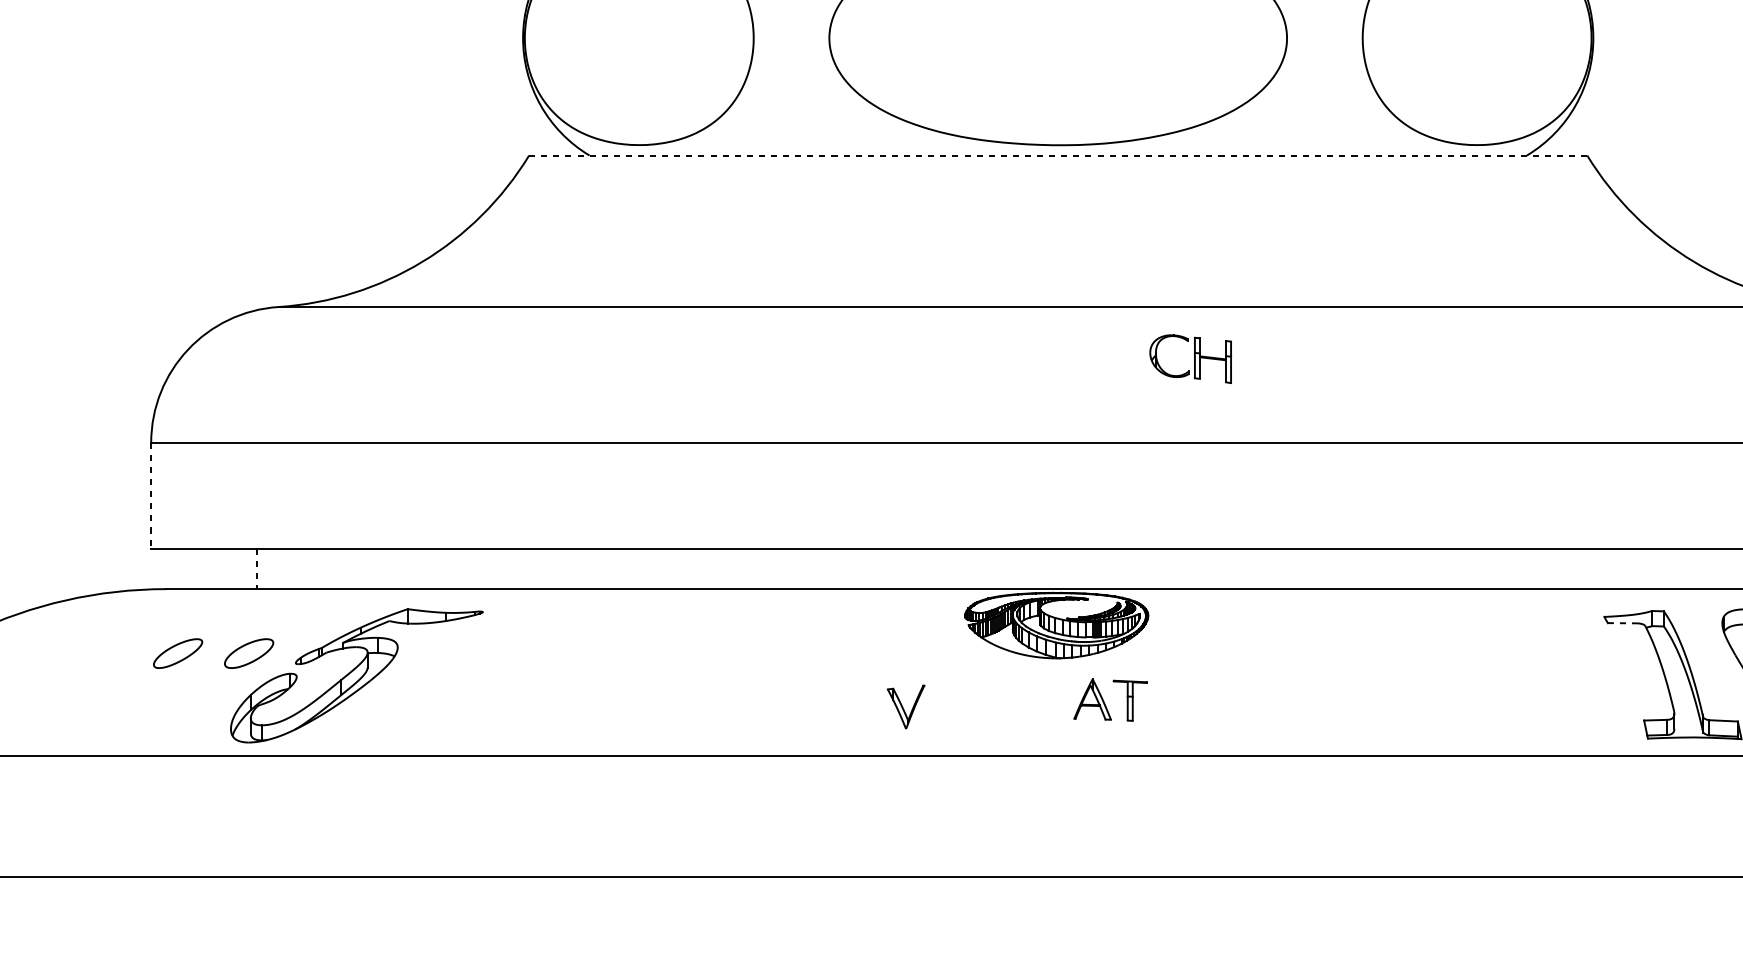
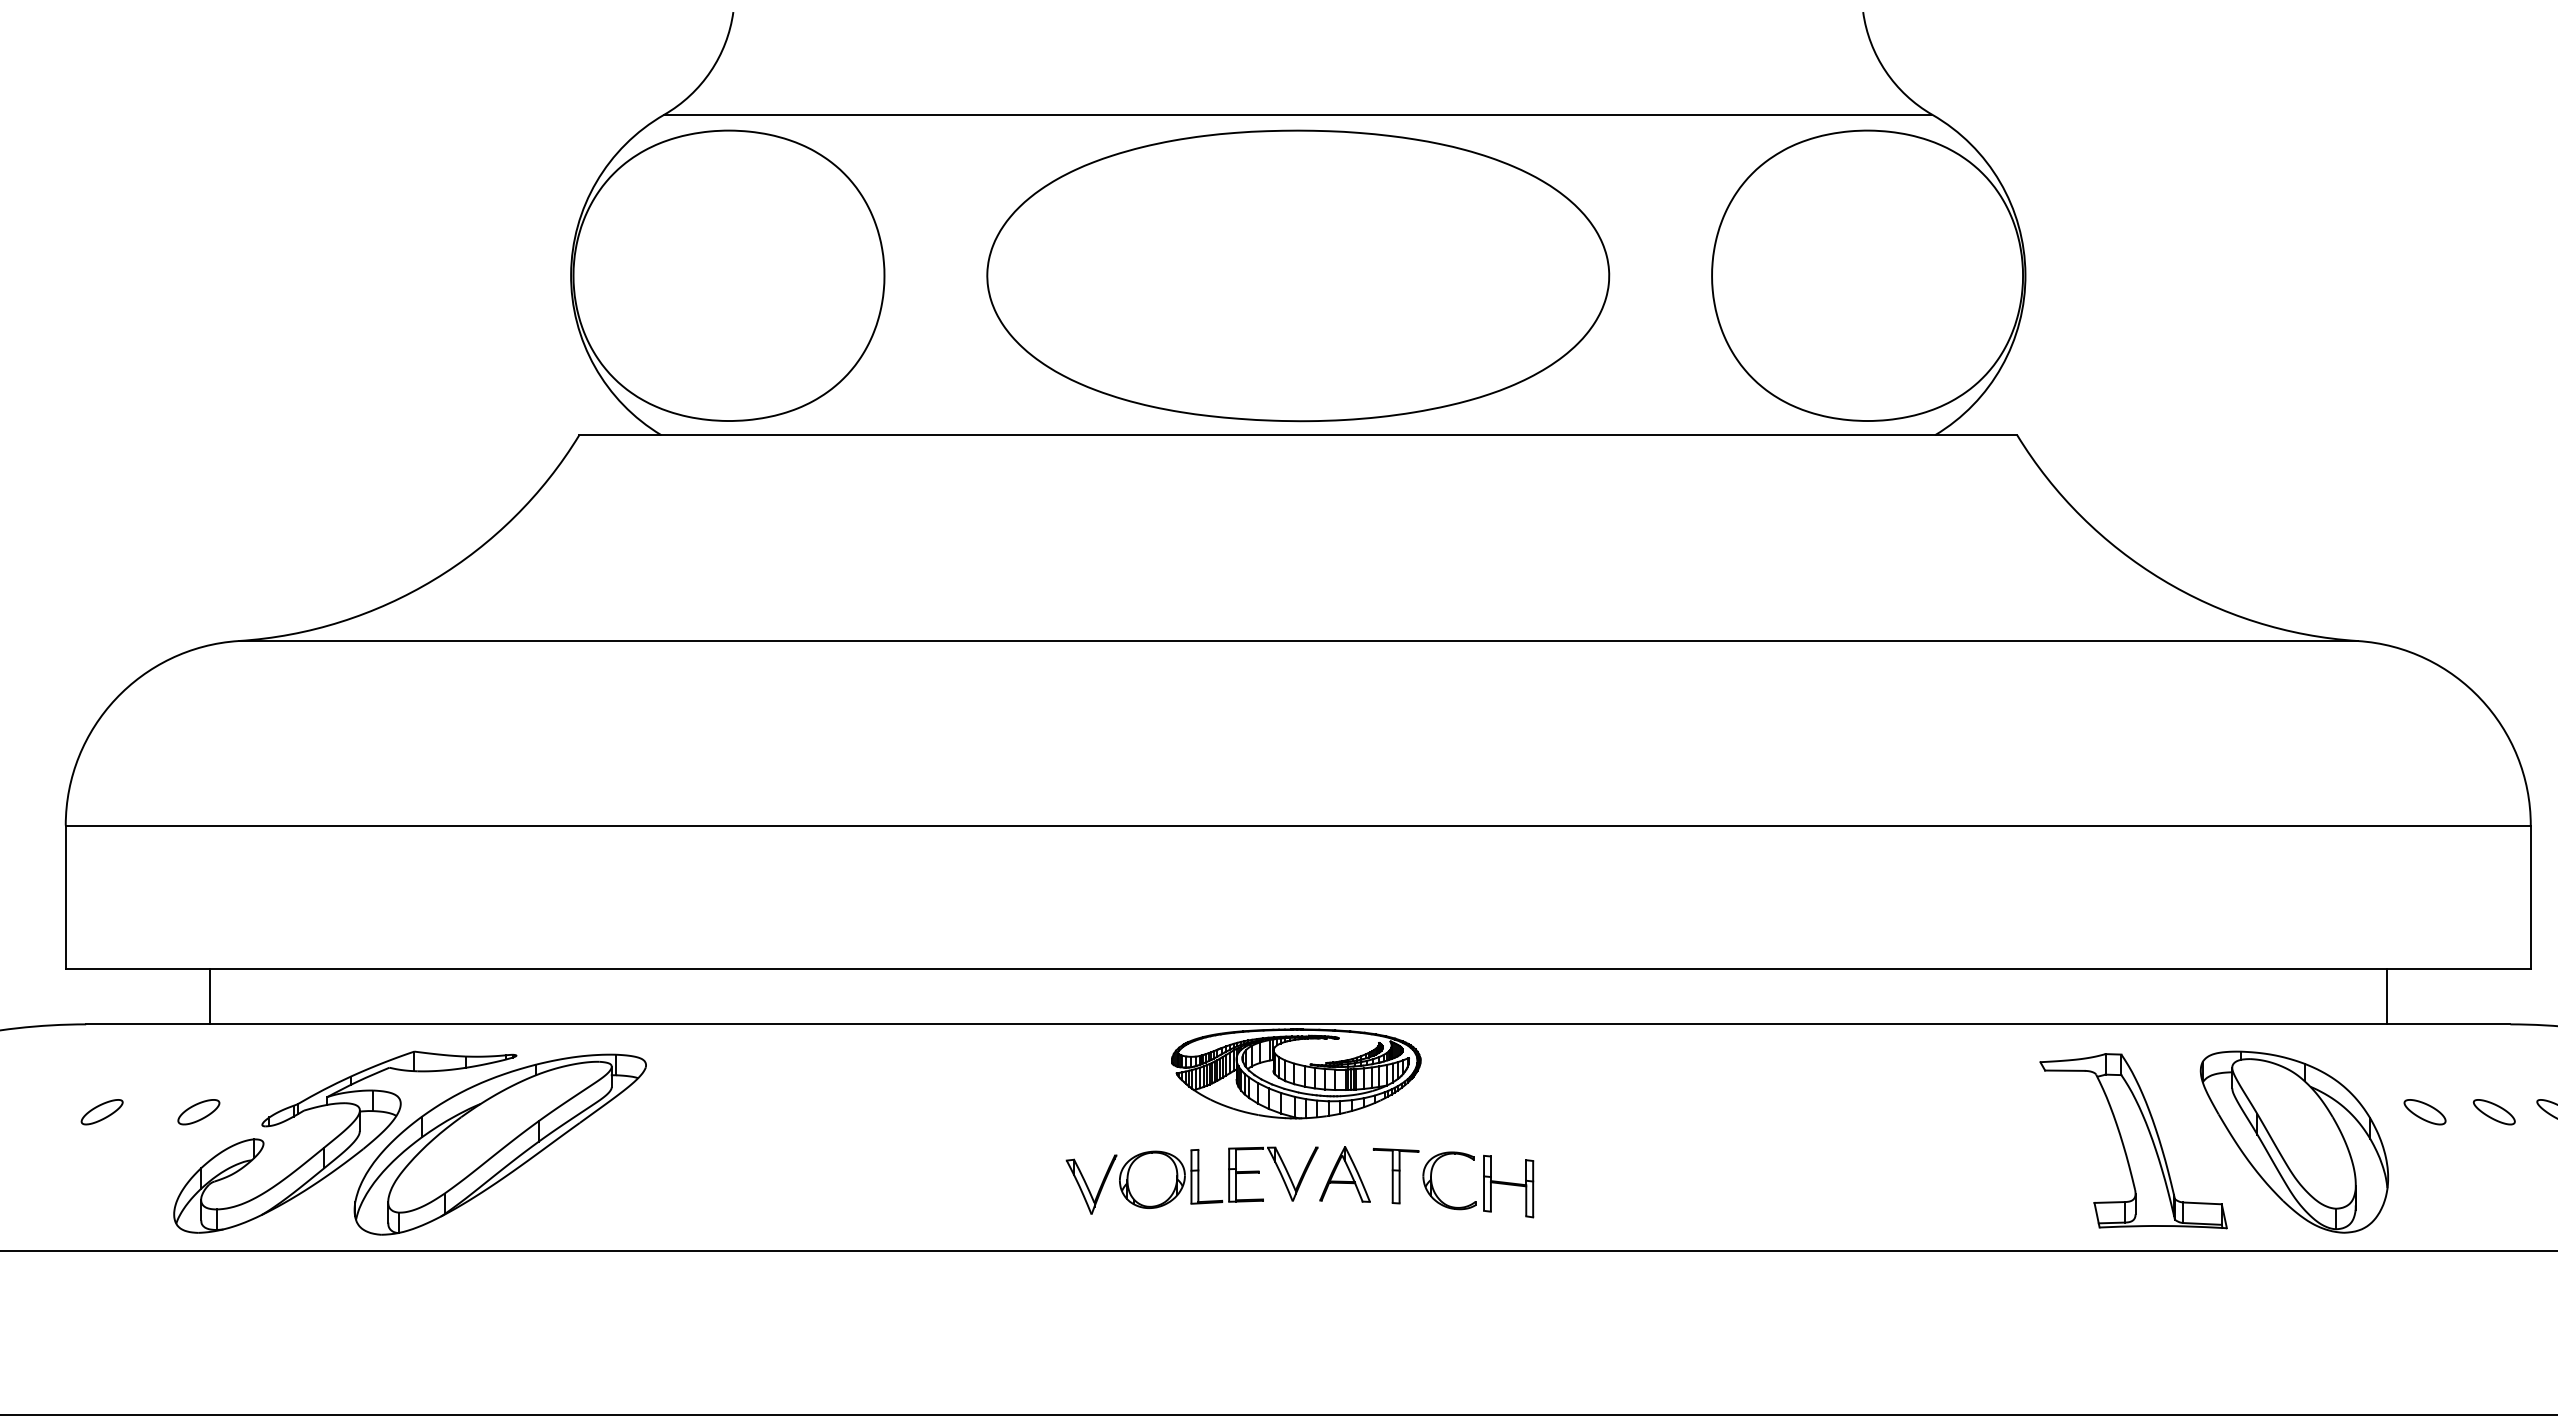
line: (1058, 155) -> (1298, 435), dashed -> solid
part: (1190, 358) -> (1478, 1184), moved
line: (151, 495) -> (65, 897), dashed -> solid
line: (256, 568) -> (209, 996), dashed -> solid
line: (1622, 623) -> (2064, 1070), dashed -> solid
part: (177, 653) -> (101, 1112), size x0.62
part: (248, 653) -> (198, 1112), size x0.62
part: (470, 677) -> (499, 1144), added
part: (1006, 701) -> (1228, 1177), added

